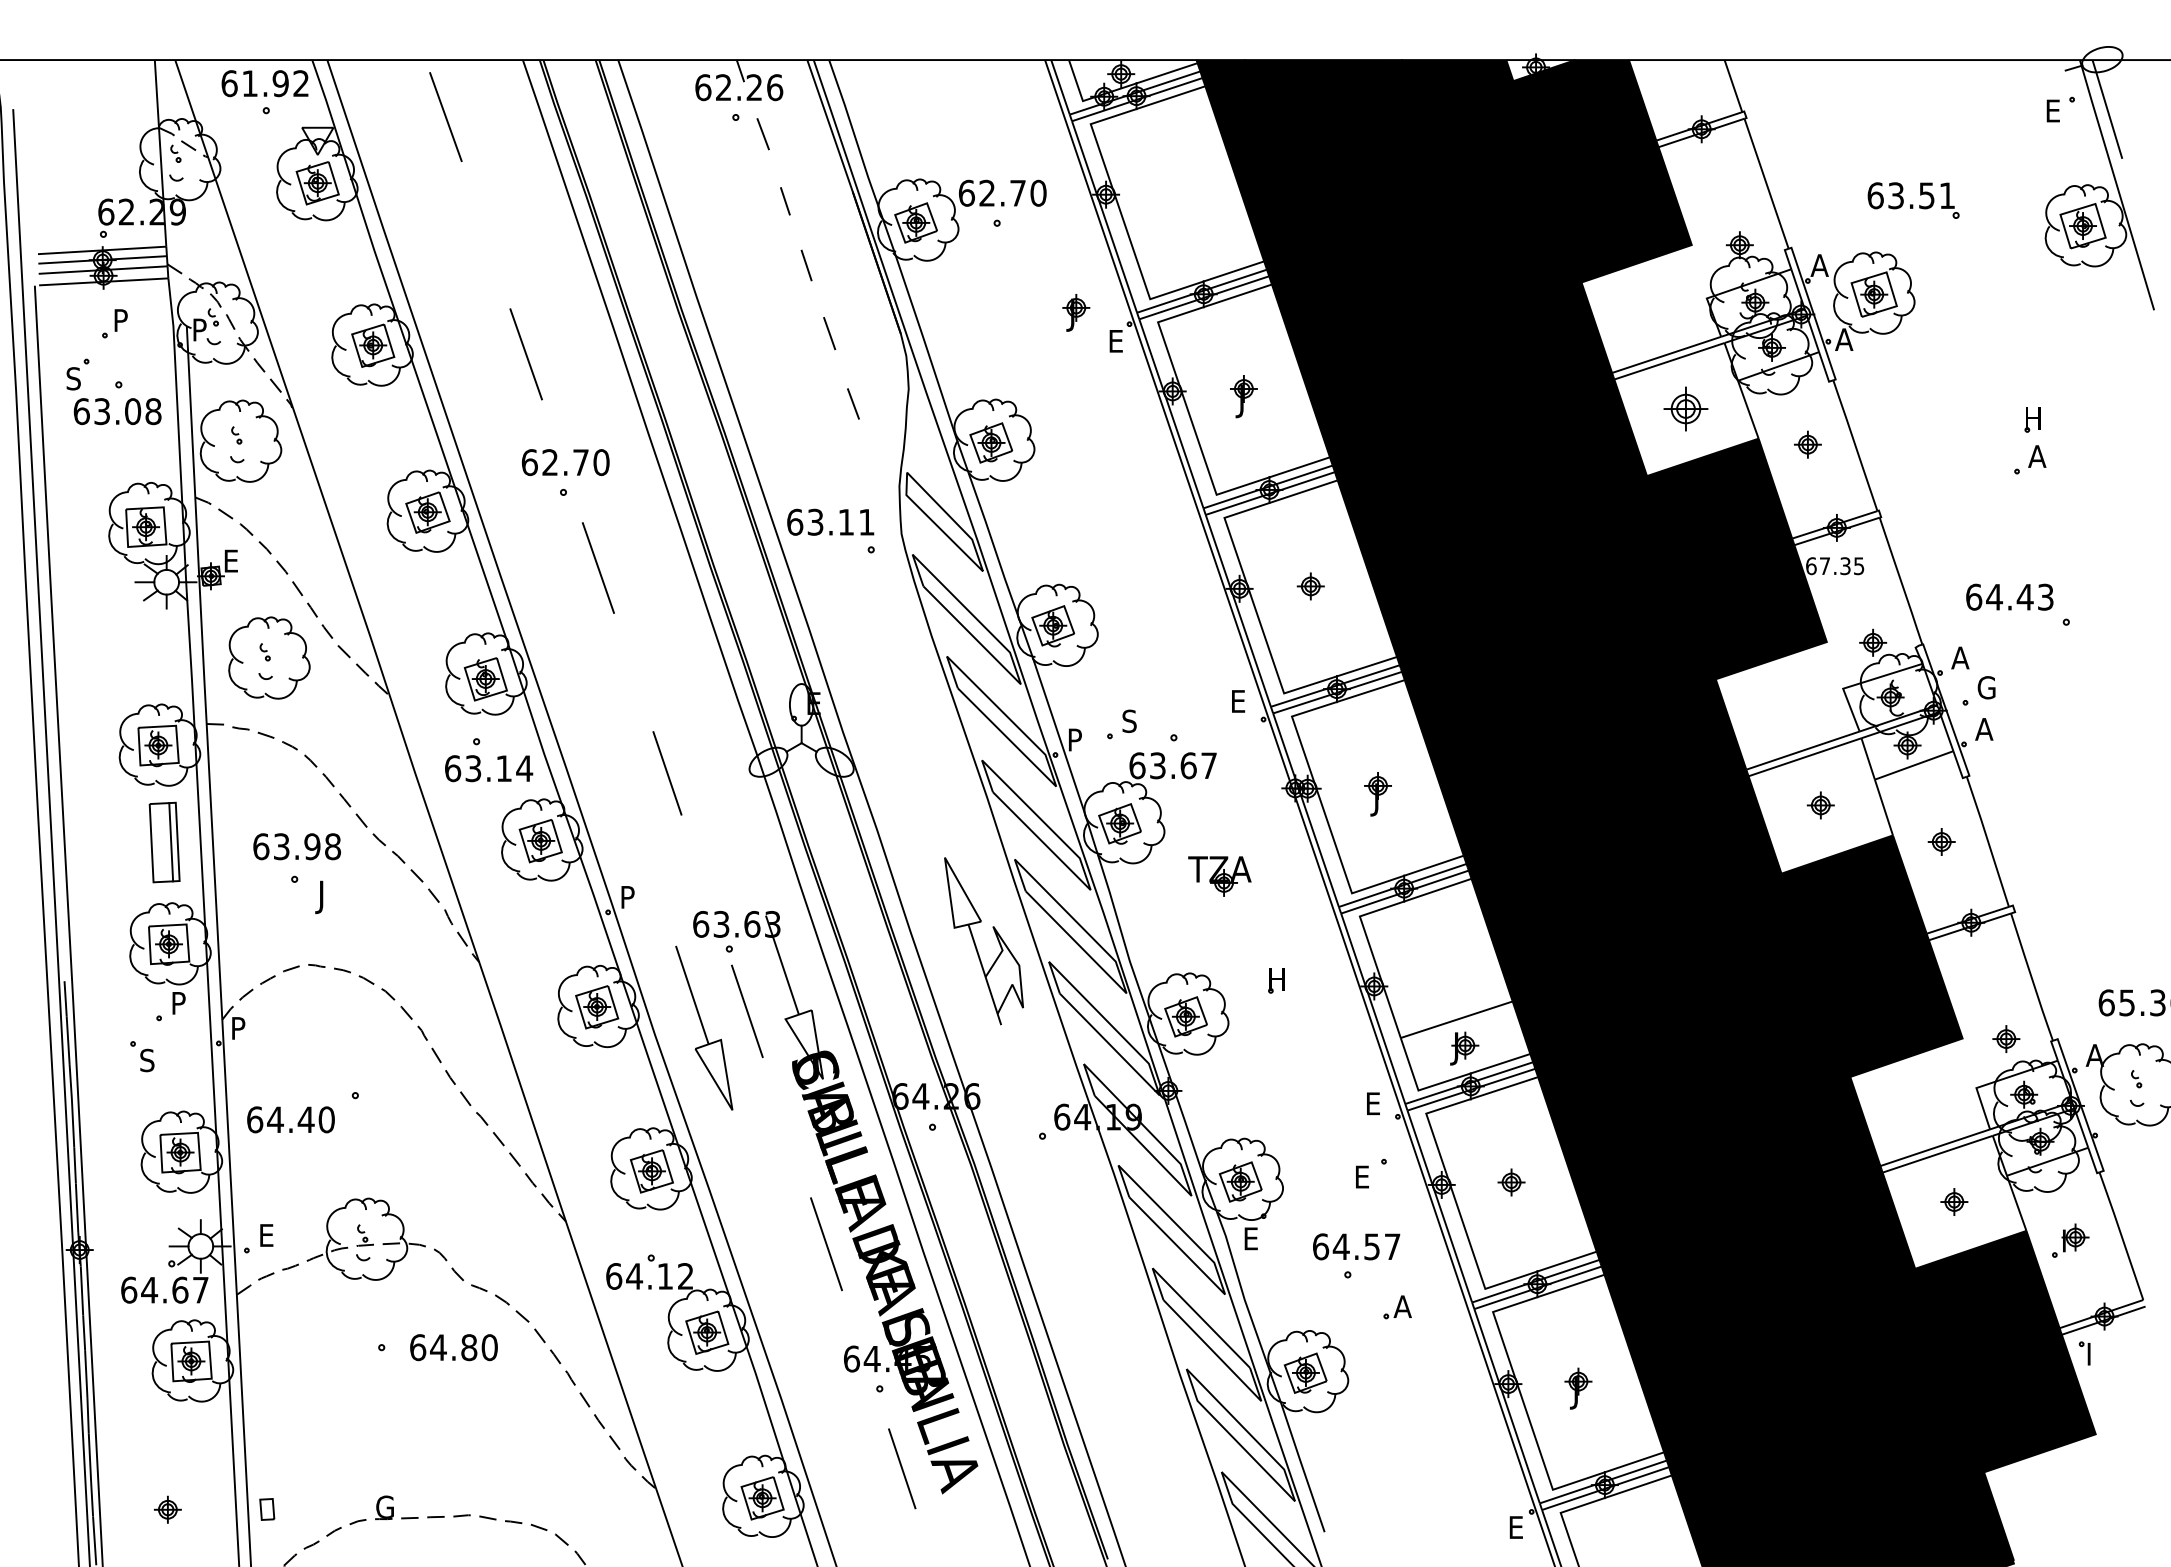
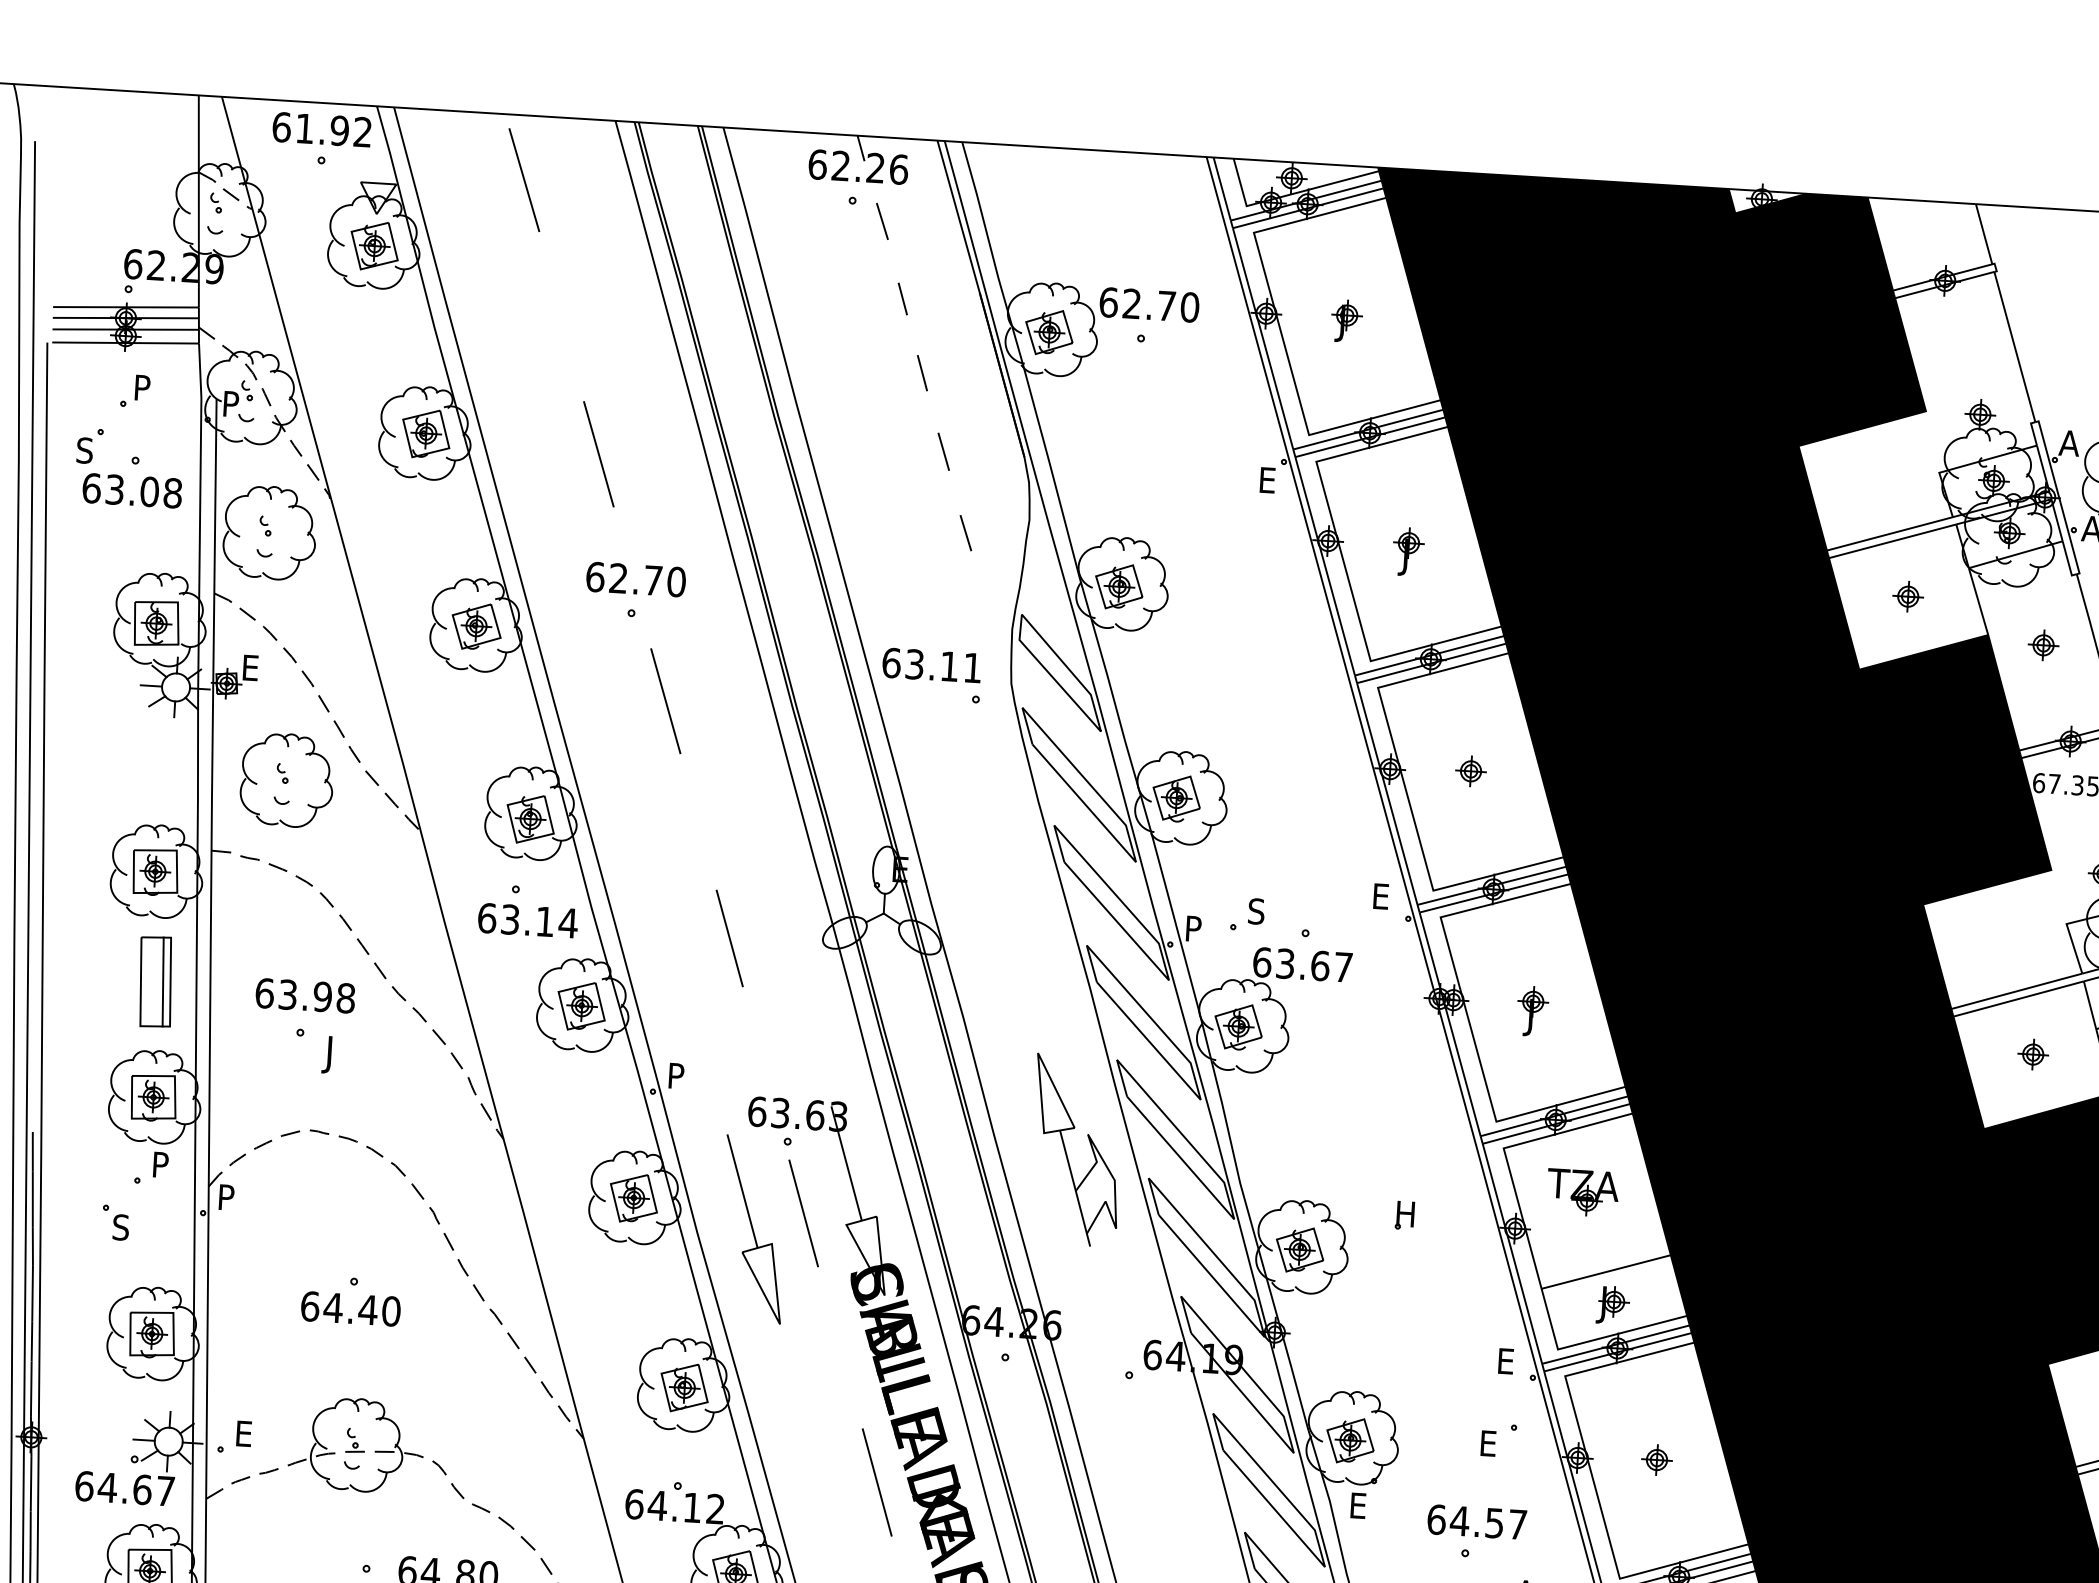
part: (1076, 312) -> (1347, 320), moved
part: (1686, 409) -> (1908, 597), size x0.62
part: (1219, 876) -> (1582, 1193), moved
text: (290, 1119) -> (350, 1308), moved

